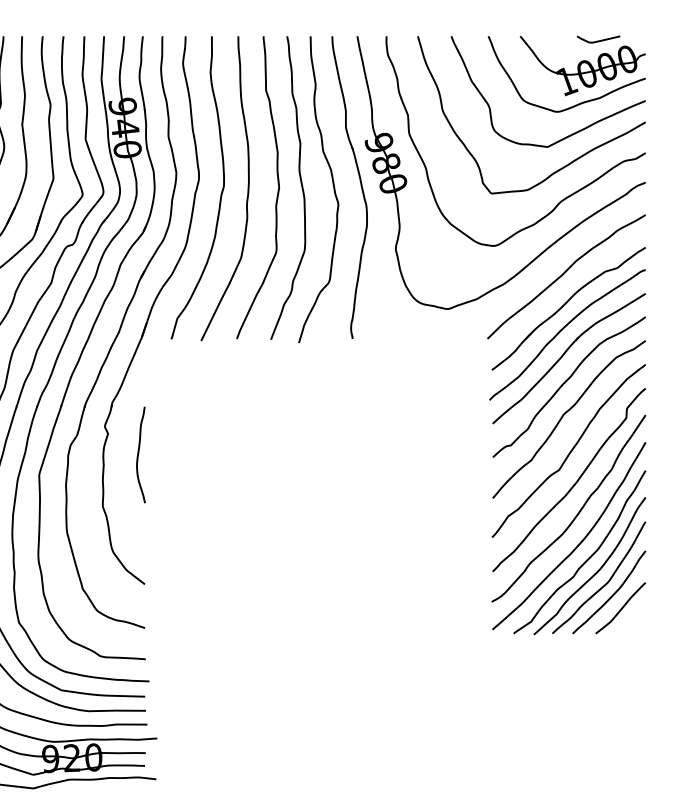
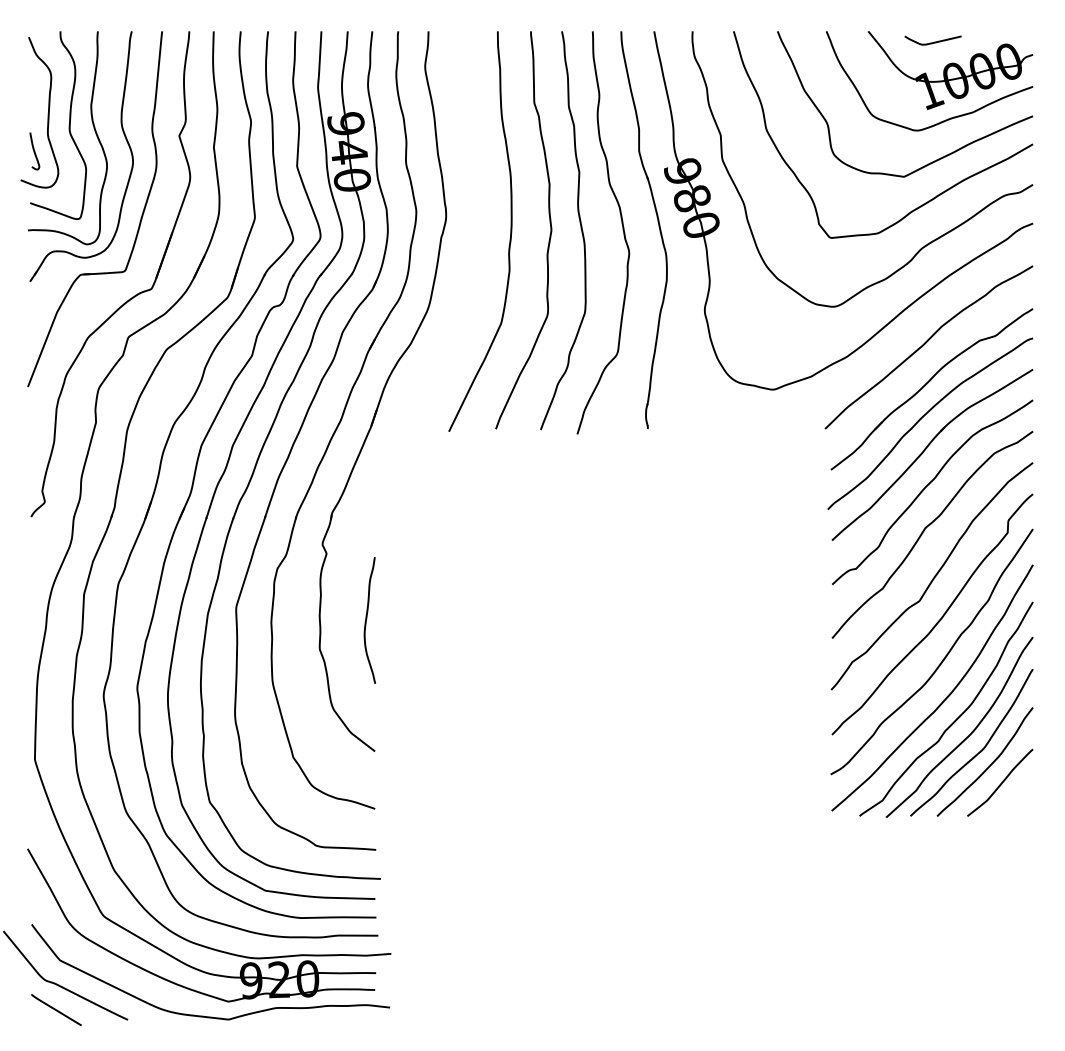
curve: (598, 40) -> (932, 42), moved
curve: (220, 194) -> (474, 239), removed
curve: (139, 453) -> (367, 618), moved

